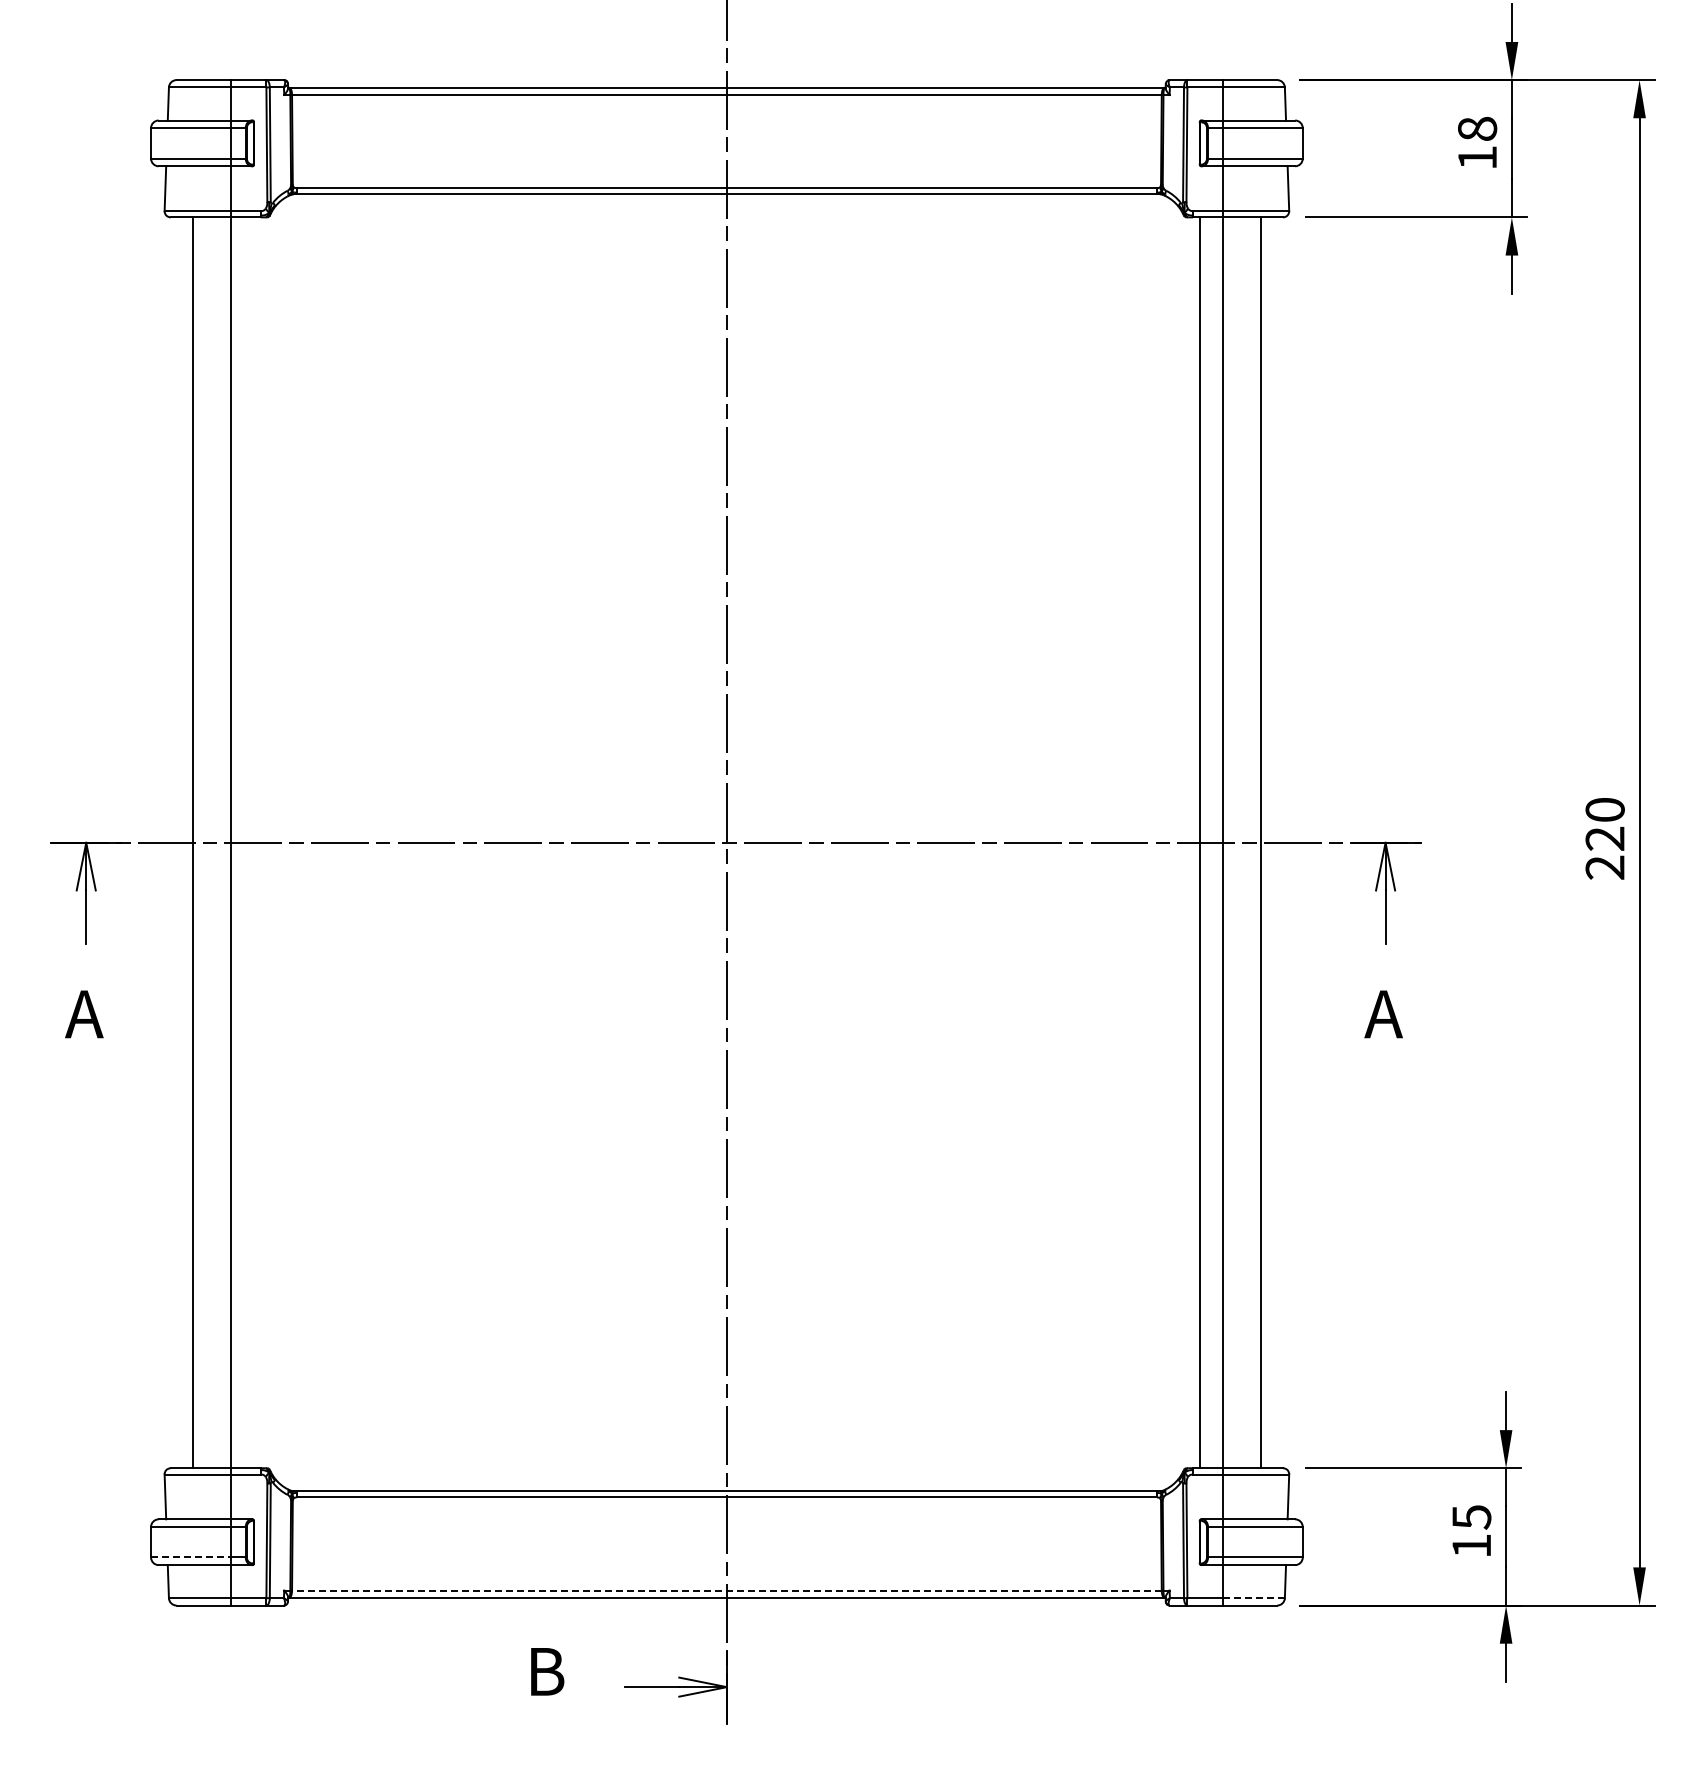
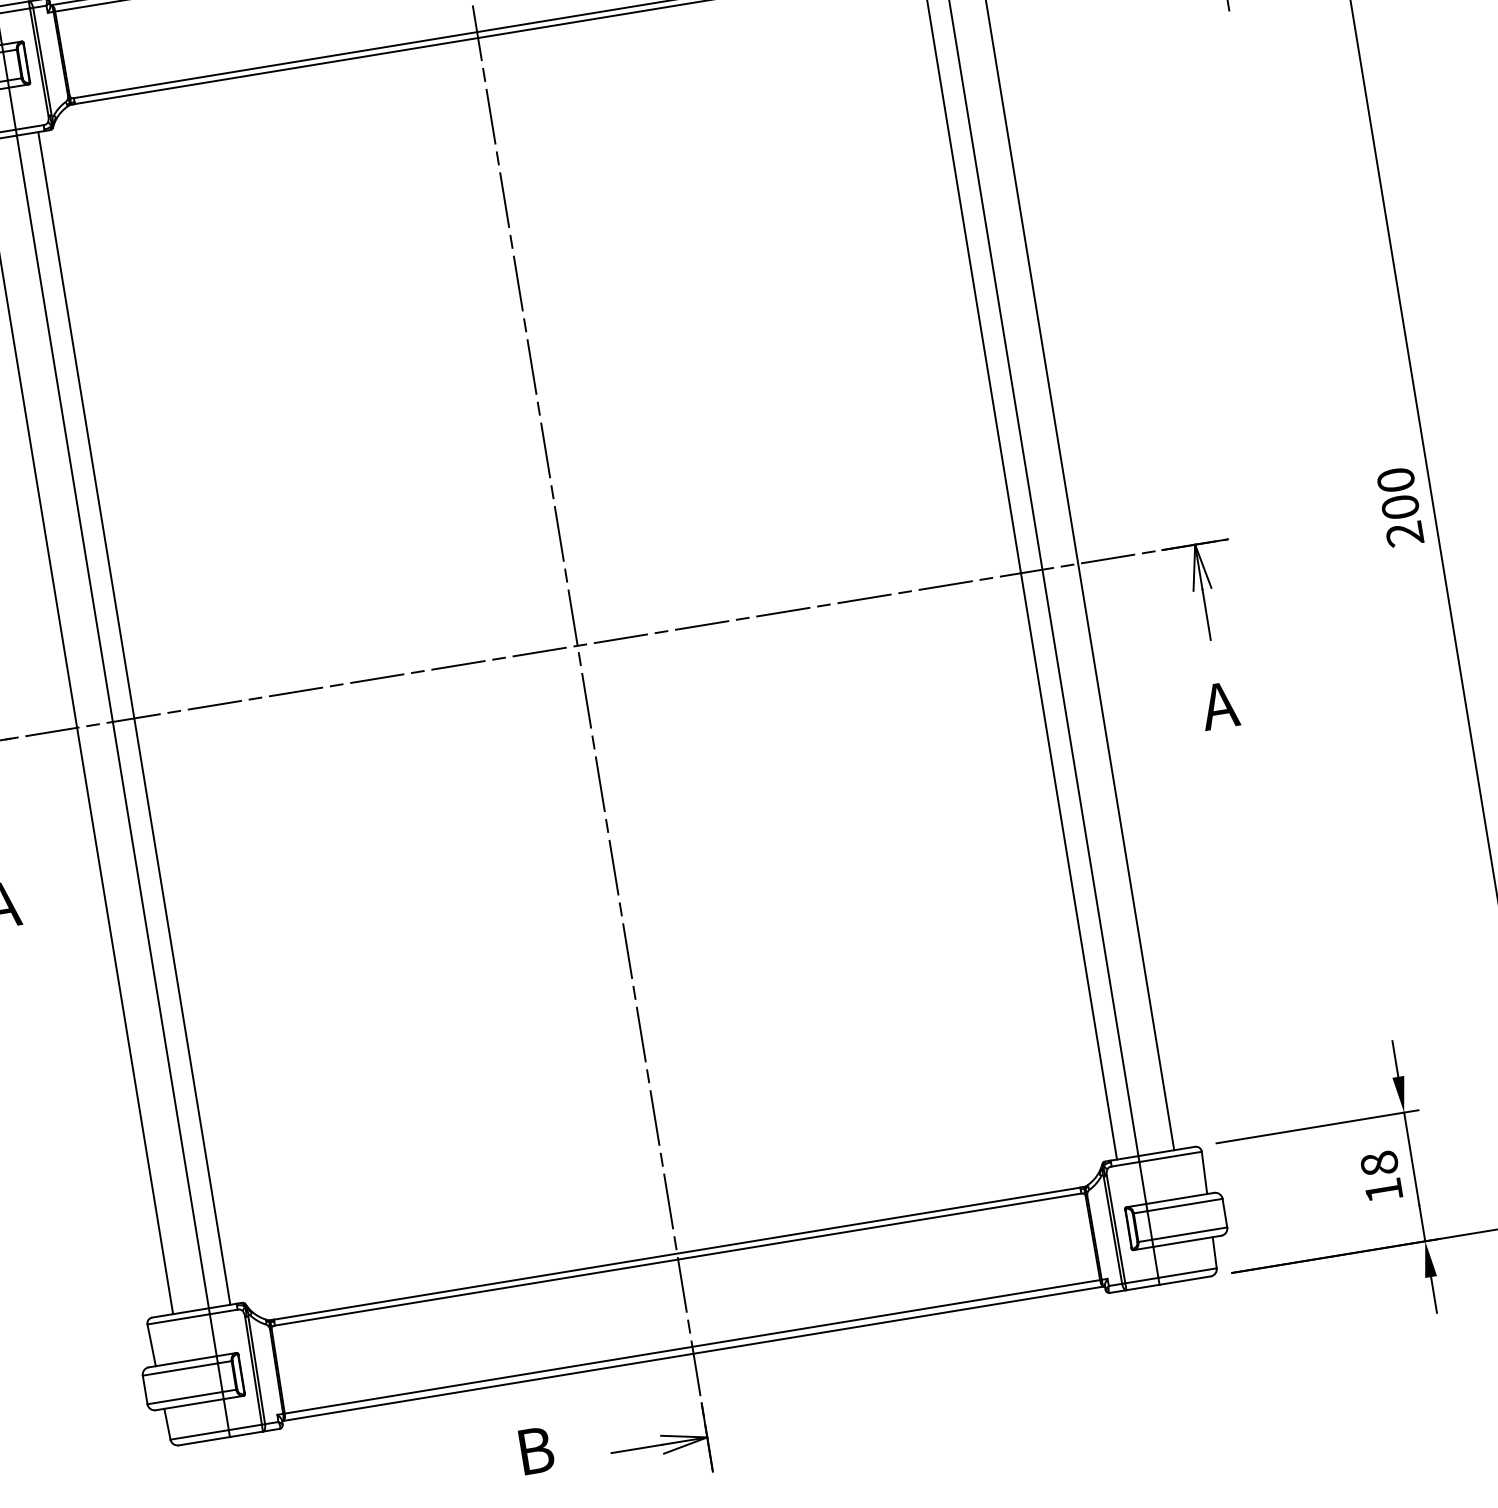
text: (1604, 838) -> (1399, 507), 220 -> 200
line: (254, 842) -> (134, 718), added
text: (1471, 1517) -> (1379, 1164), 15 -> 18
line: (191, 1557) -> (185, 1398), dashed -> solid
line: (726, 1590) -> (692, 1346), dashed -> solid
line: (1254, 1598) -> (1188, 1273), dashed -> solid

